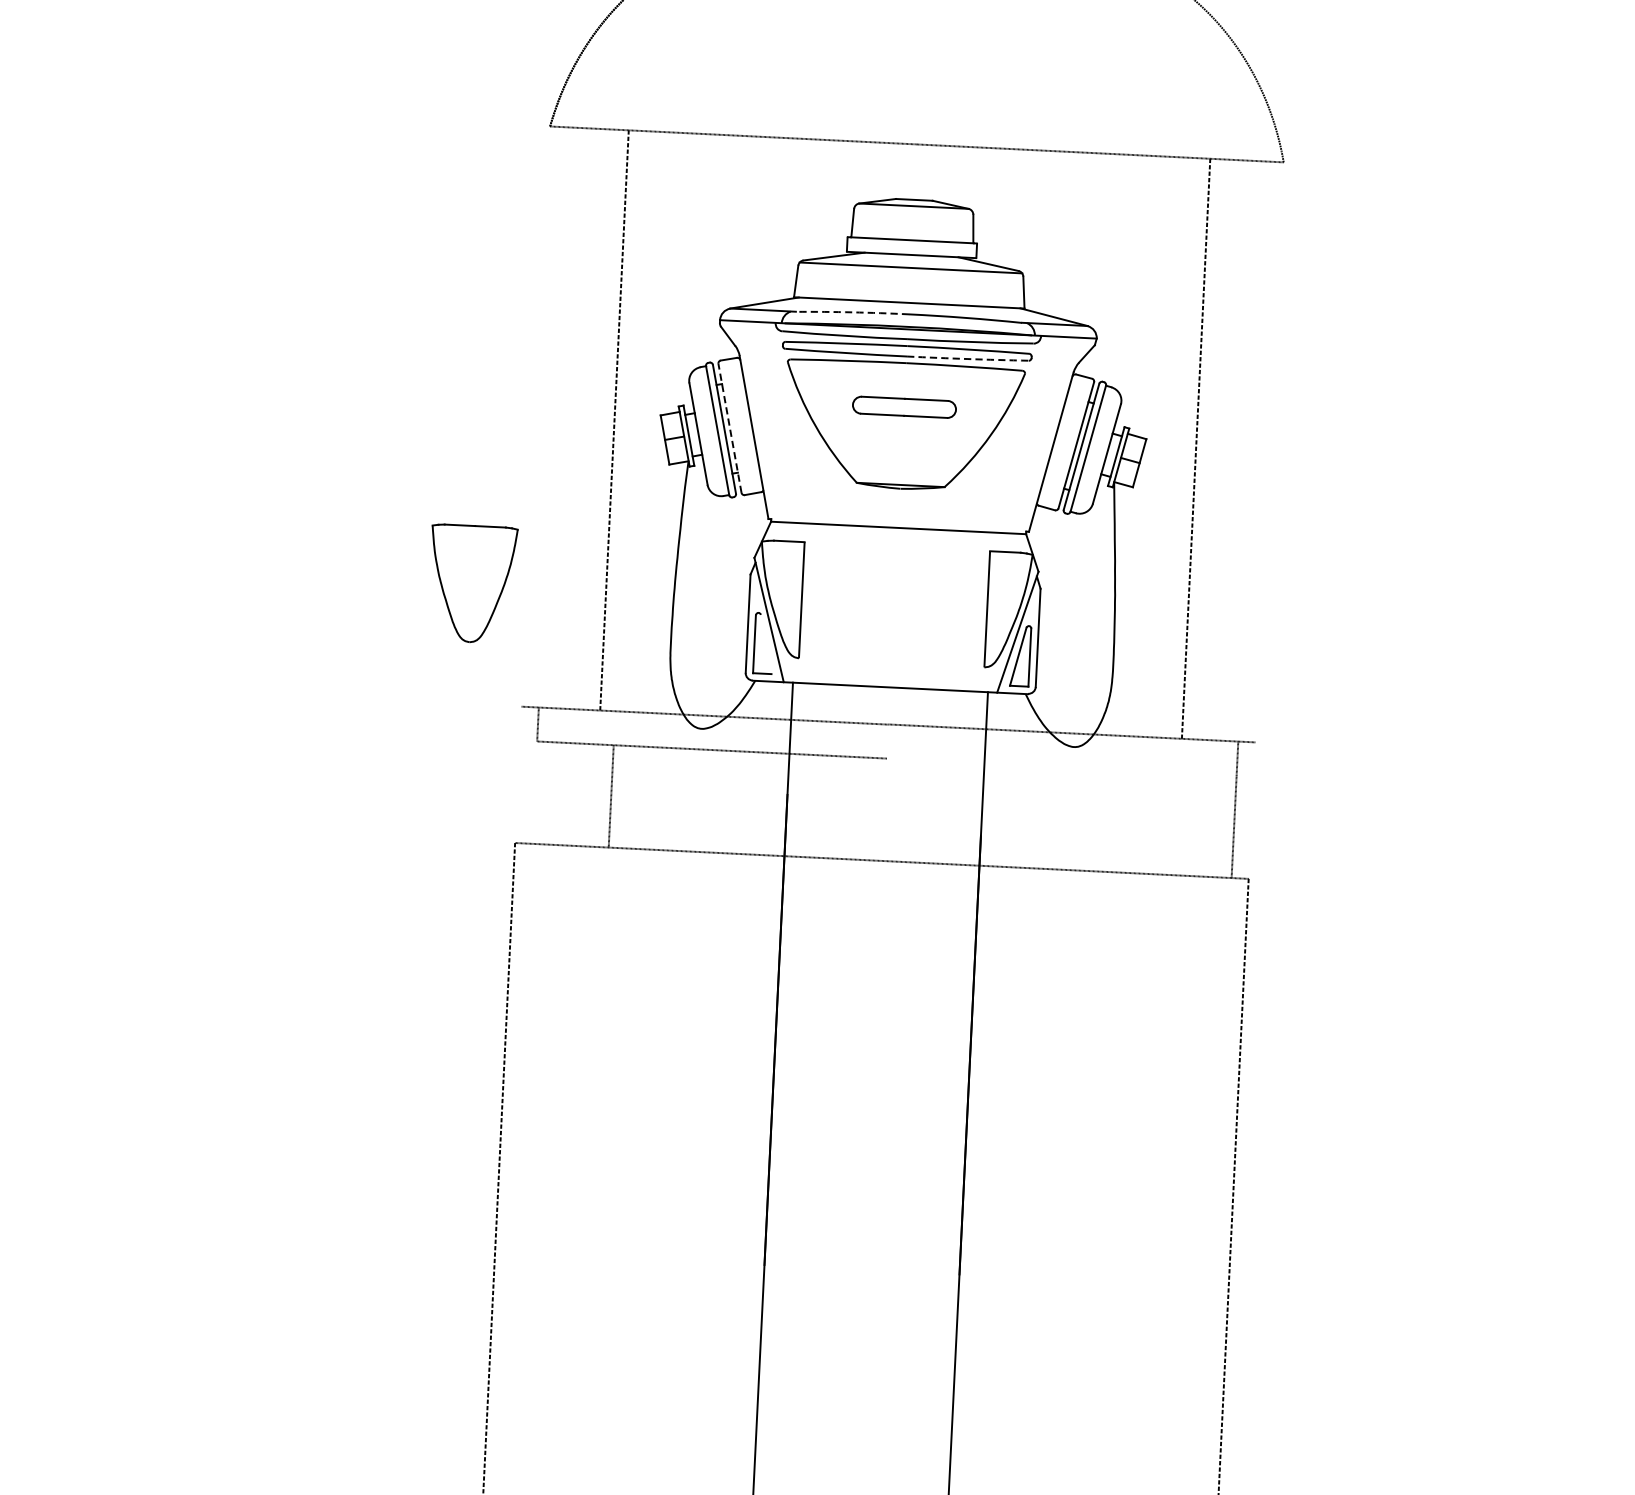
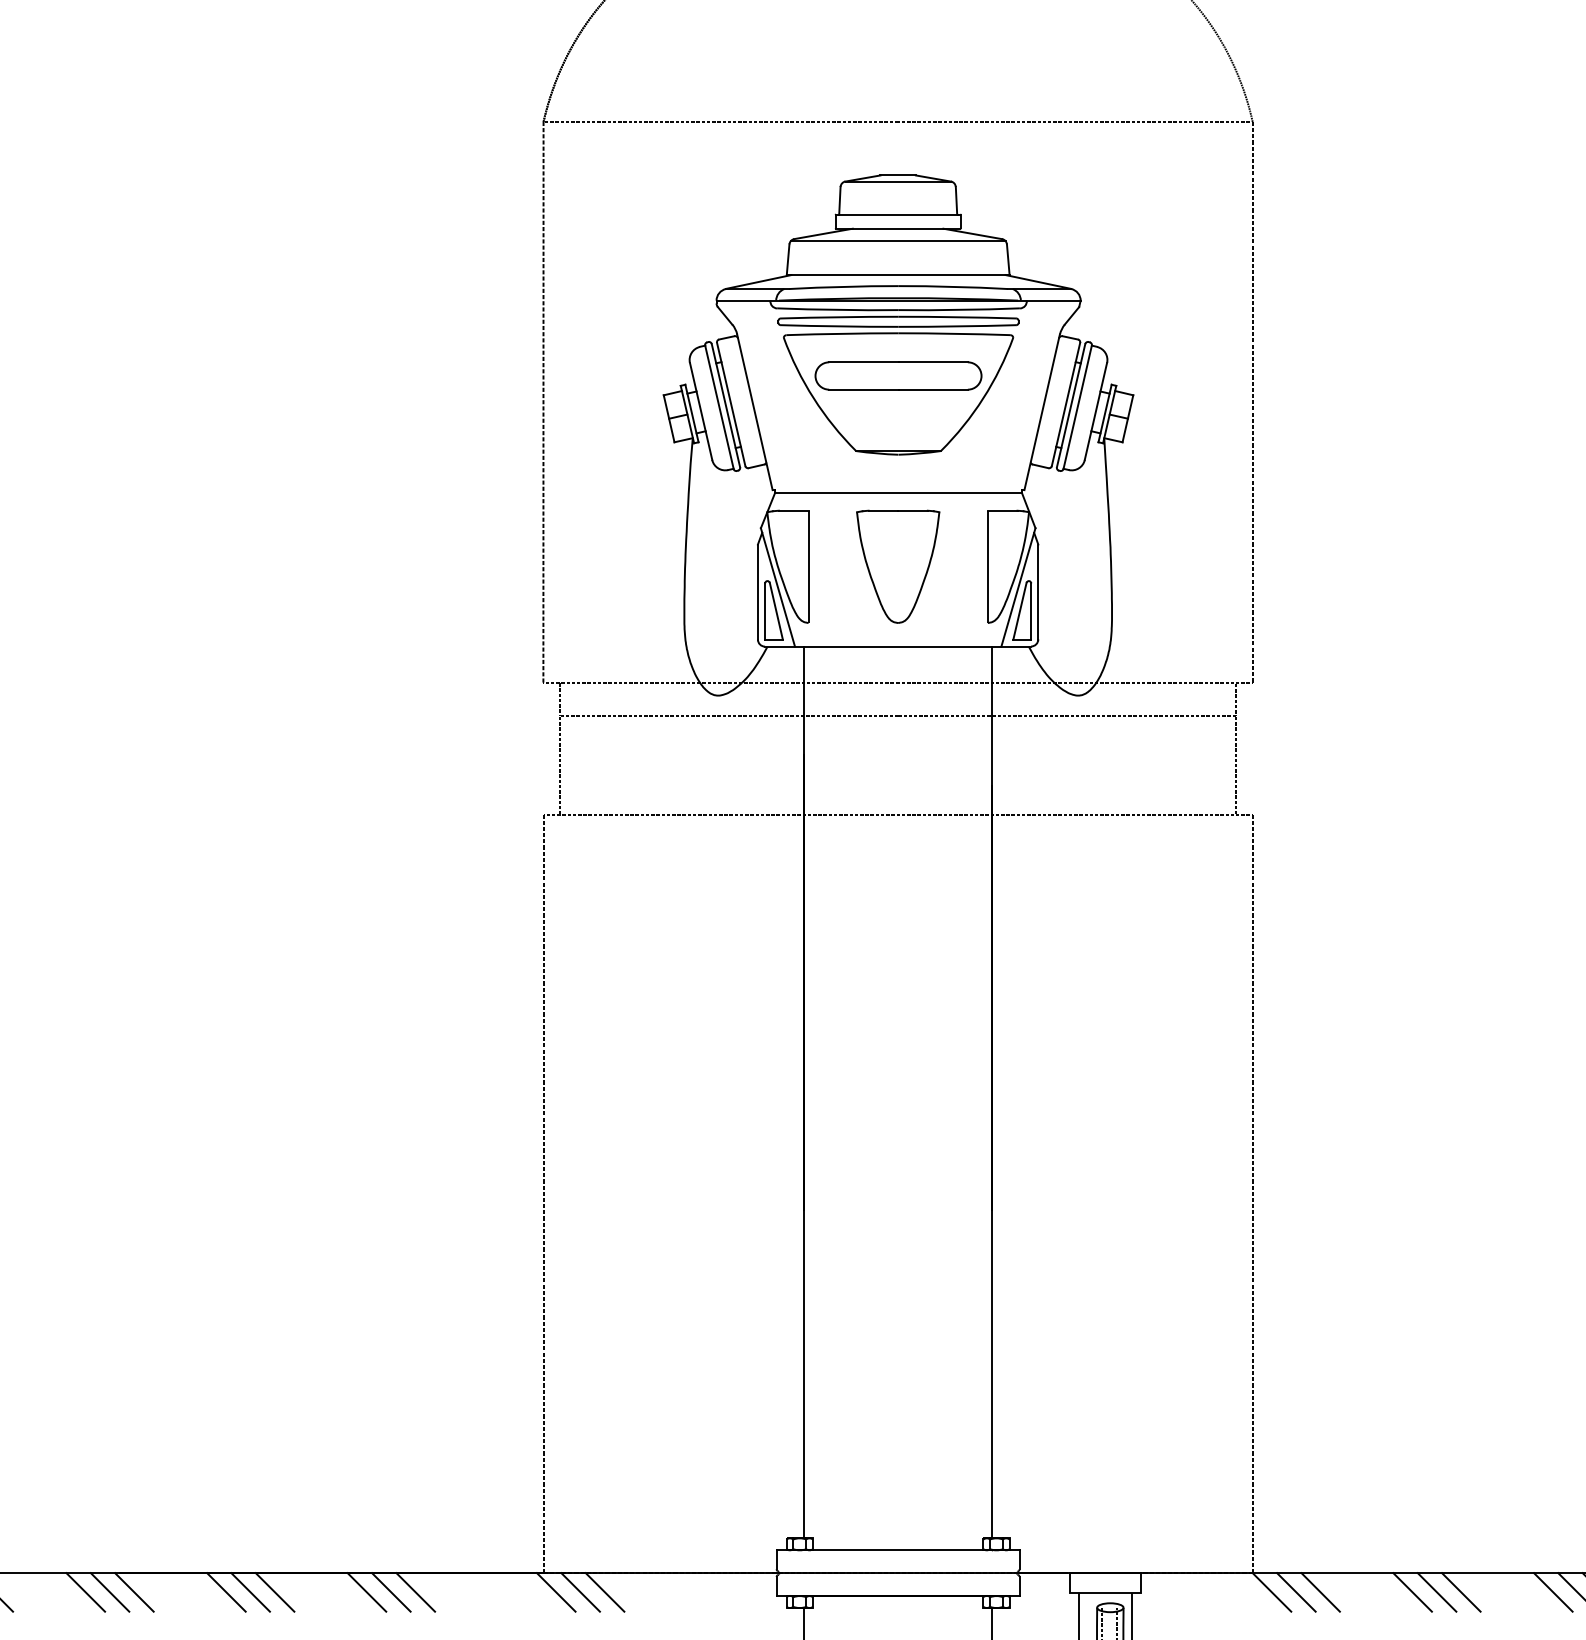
arc: (852, 311) -> (843, 286), dashed -> solid
arc: (968, 359) -> (957, 326), dashed -> solid
part: (904, 406) -> (898, 375), size x1.67
line: (614, 419) -> (543, 401), moved
line: (730, 428) -> (731, 404), dashed -> solid
line: (1195, 448) -> (1252, 401), moved
part: (472, 583) -> (898, 566), moved
line: (765, 643) -> (775, 610), added
line: (1062, 767) -> (1067, 715), added
line: (611, 795) -> (560, 764), moved

